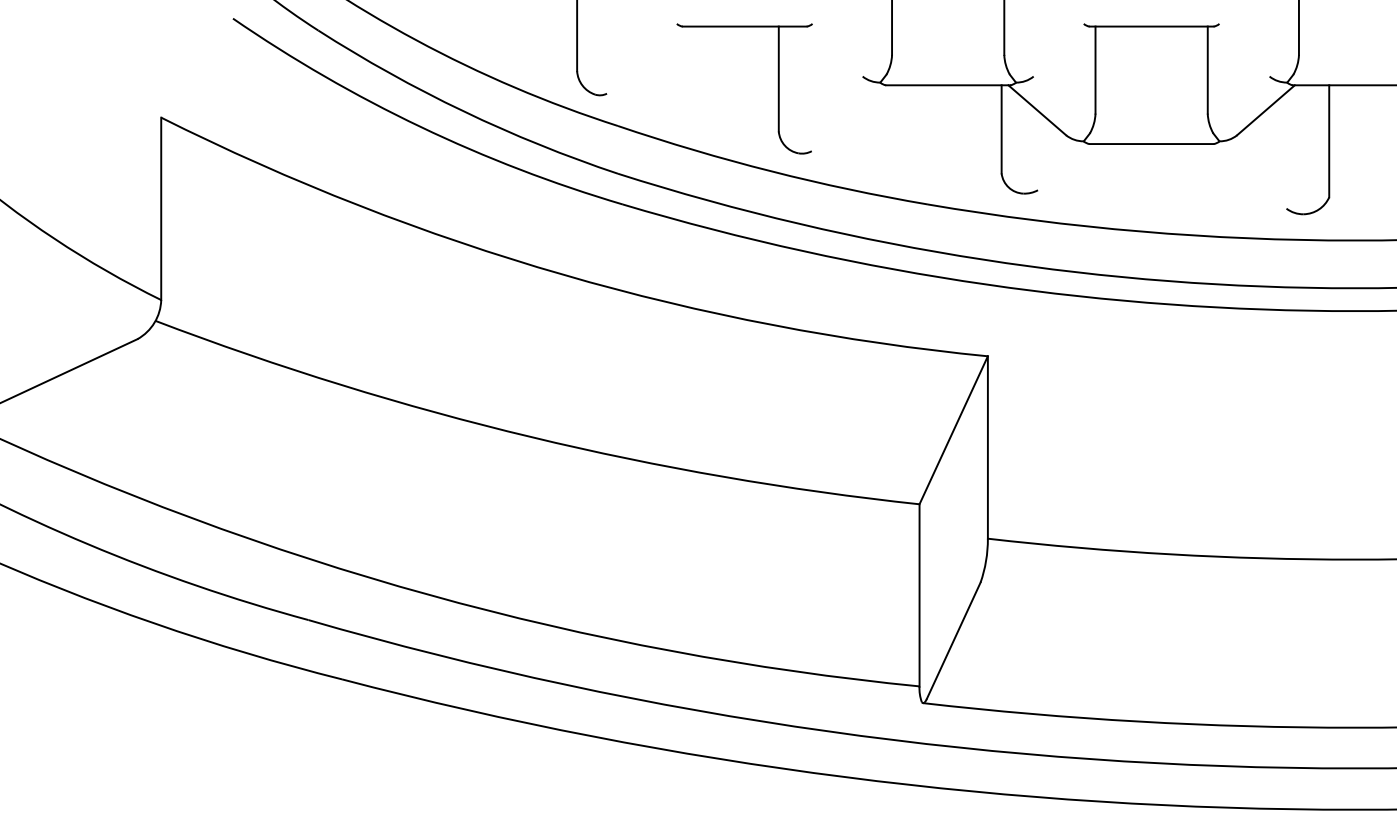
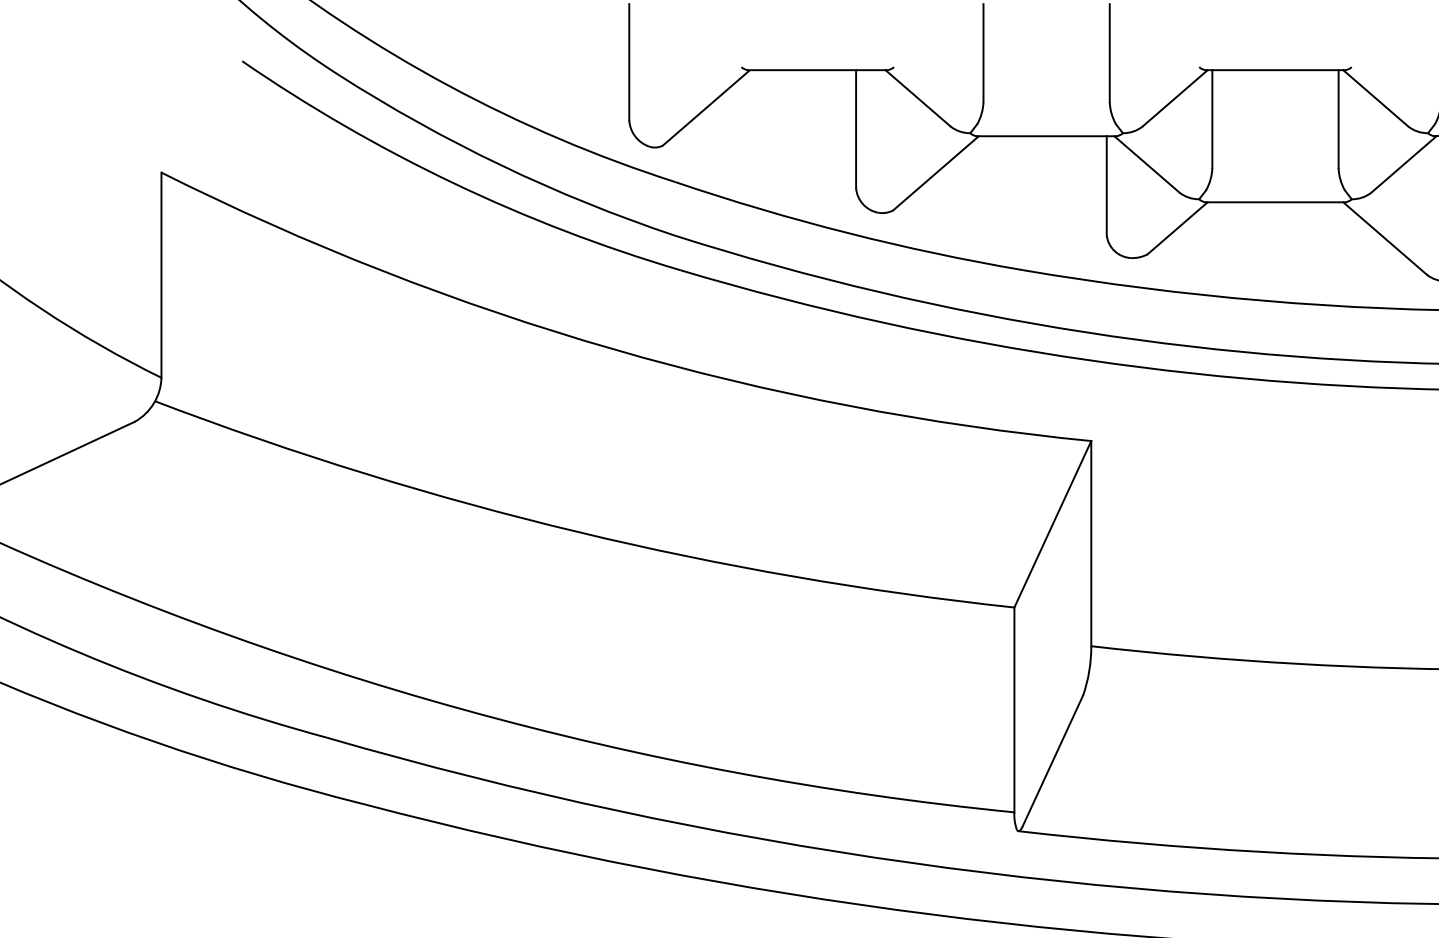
line: (833, 51) -> (917, 98), added
line: (1062, 51) -> (1175, 98), added
line: (1240, 51) -> (1375, 98), added
line: (644, 60) -> (705, 108), added
line: (849, 118) -> (935, 173), added
line: (1064, 167) -> (1177, 228), added
line: (1248, 176) -> (1384, 238), added

